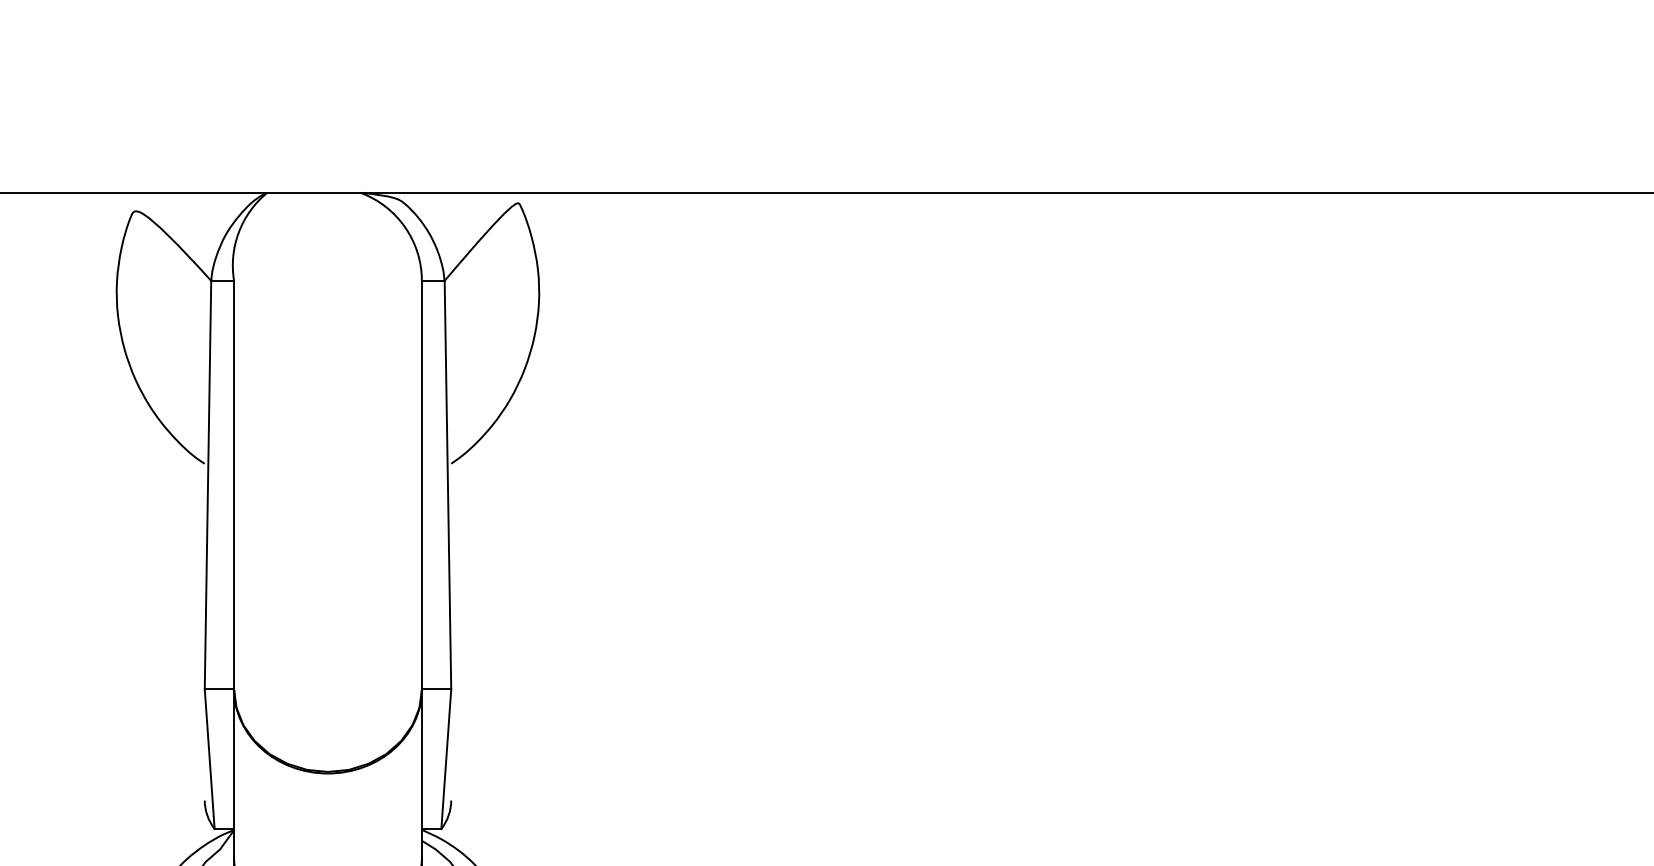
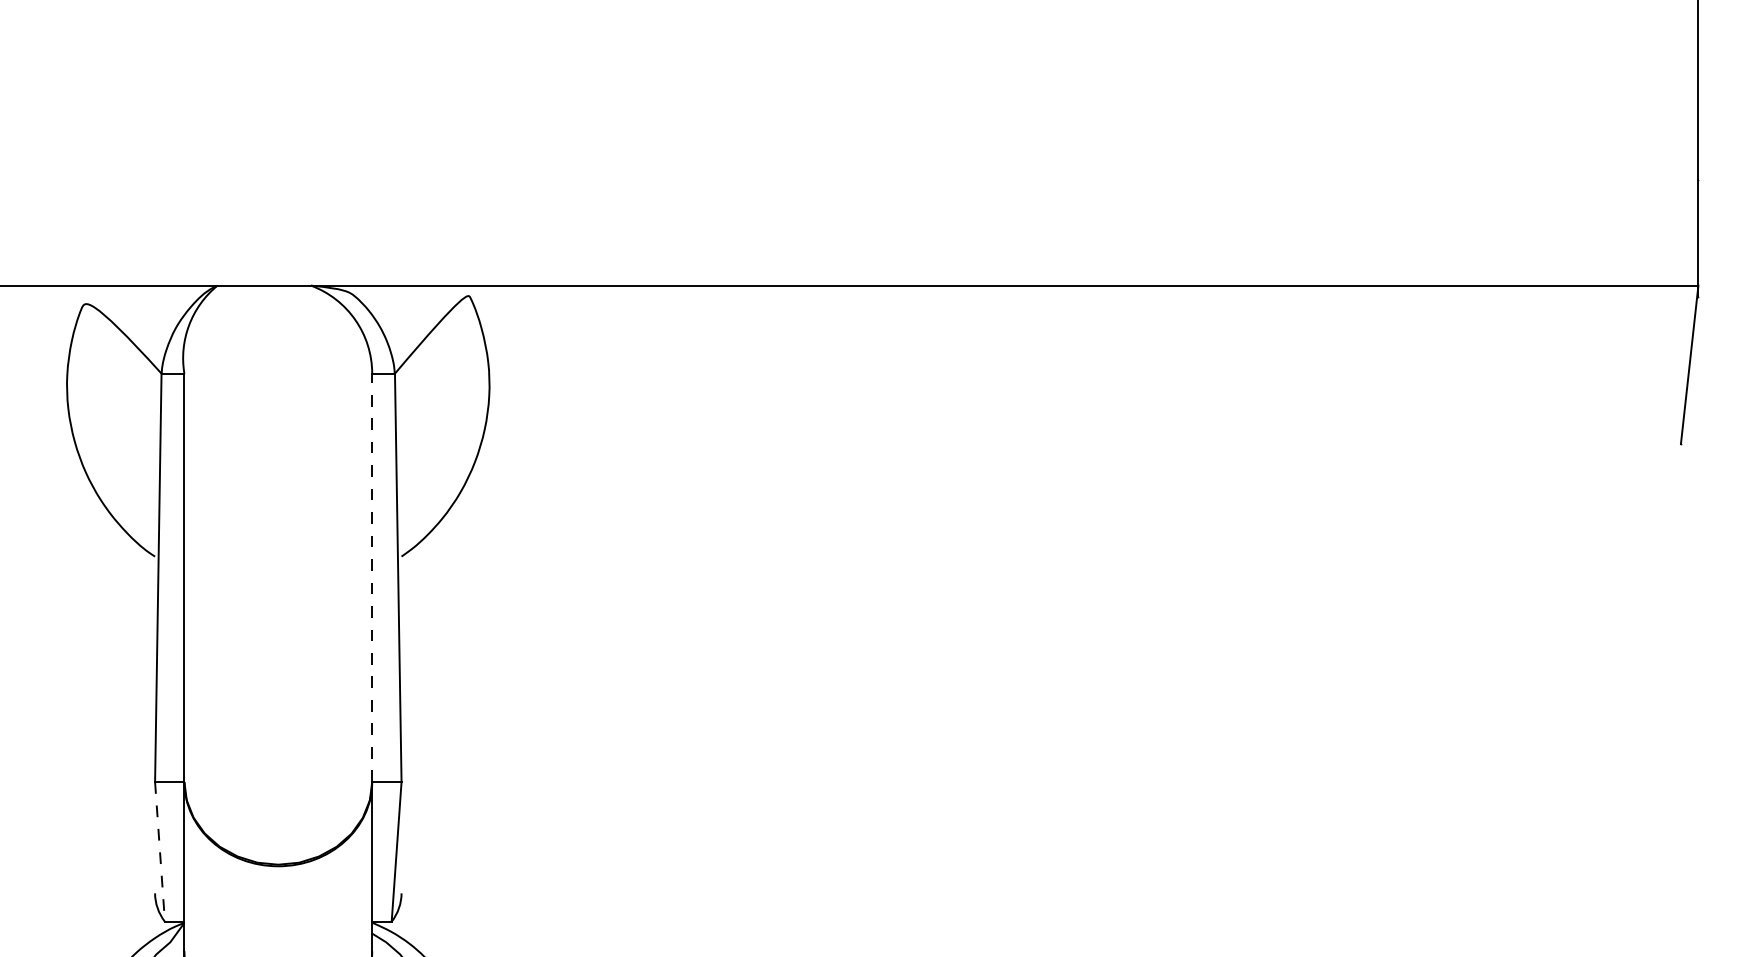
line: (422, 484) -> (372, 577), solid -> dashed
line: (210, 759) -> (160, 852), solid -> dashed

